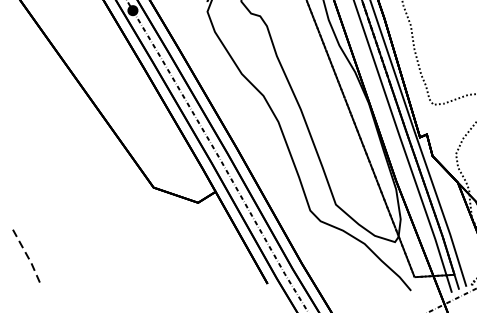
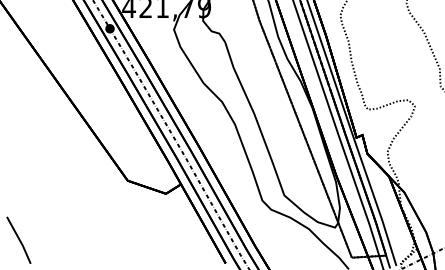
line: (28, 257) -> (20, 240), dashed -> solid

